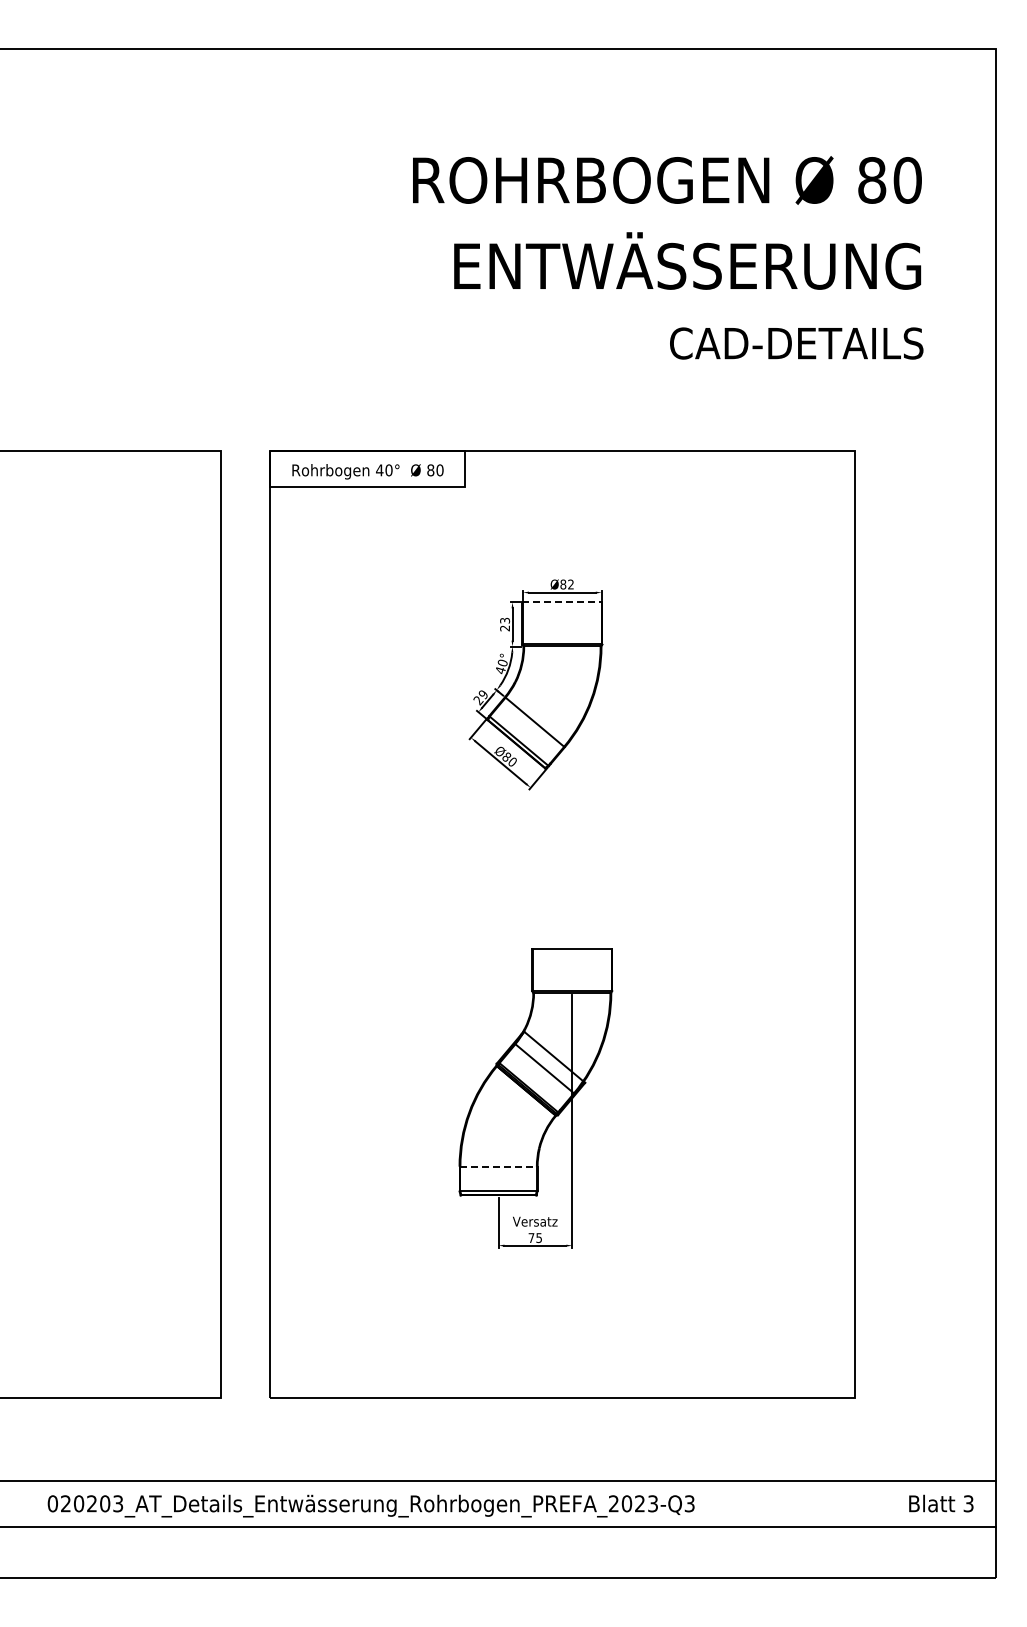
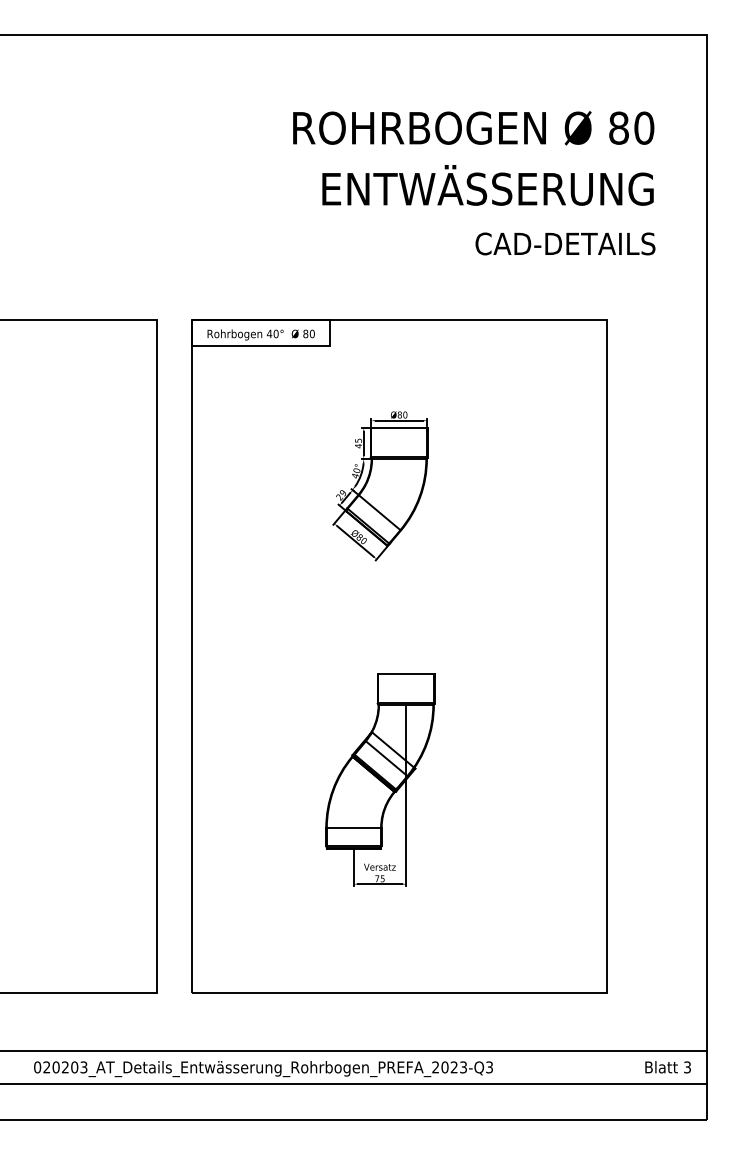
text: (571, 584) -> (405, 414), Ø82 -> Ø80
line: (562, 602) -> (399, 427), dashed -> solid
text: (504, 624) -> (358, 443), 23 -> 45
line: (499, 1166) -> (354, 828), dashed -> solid

